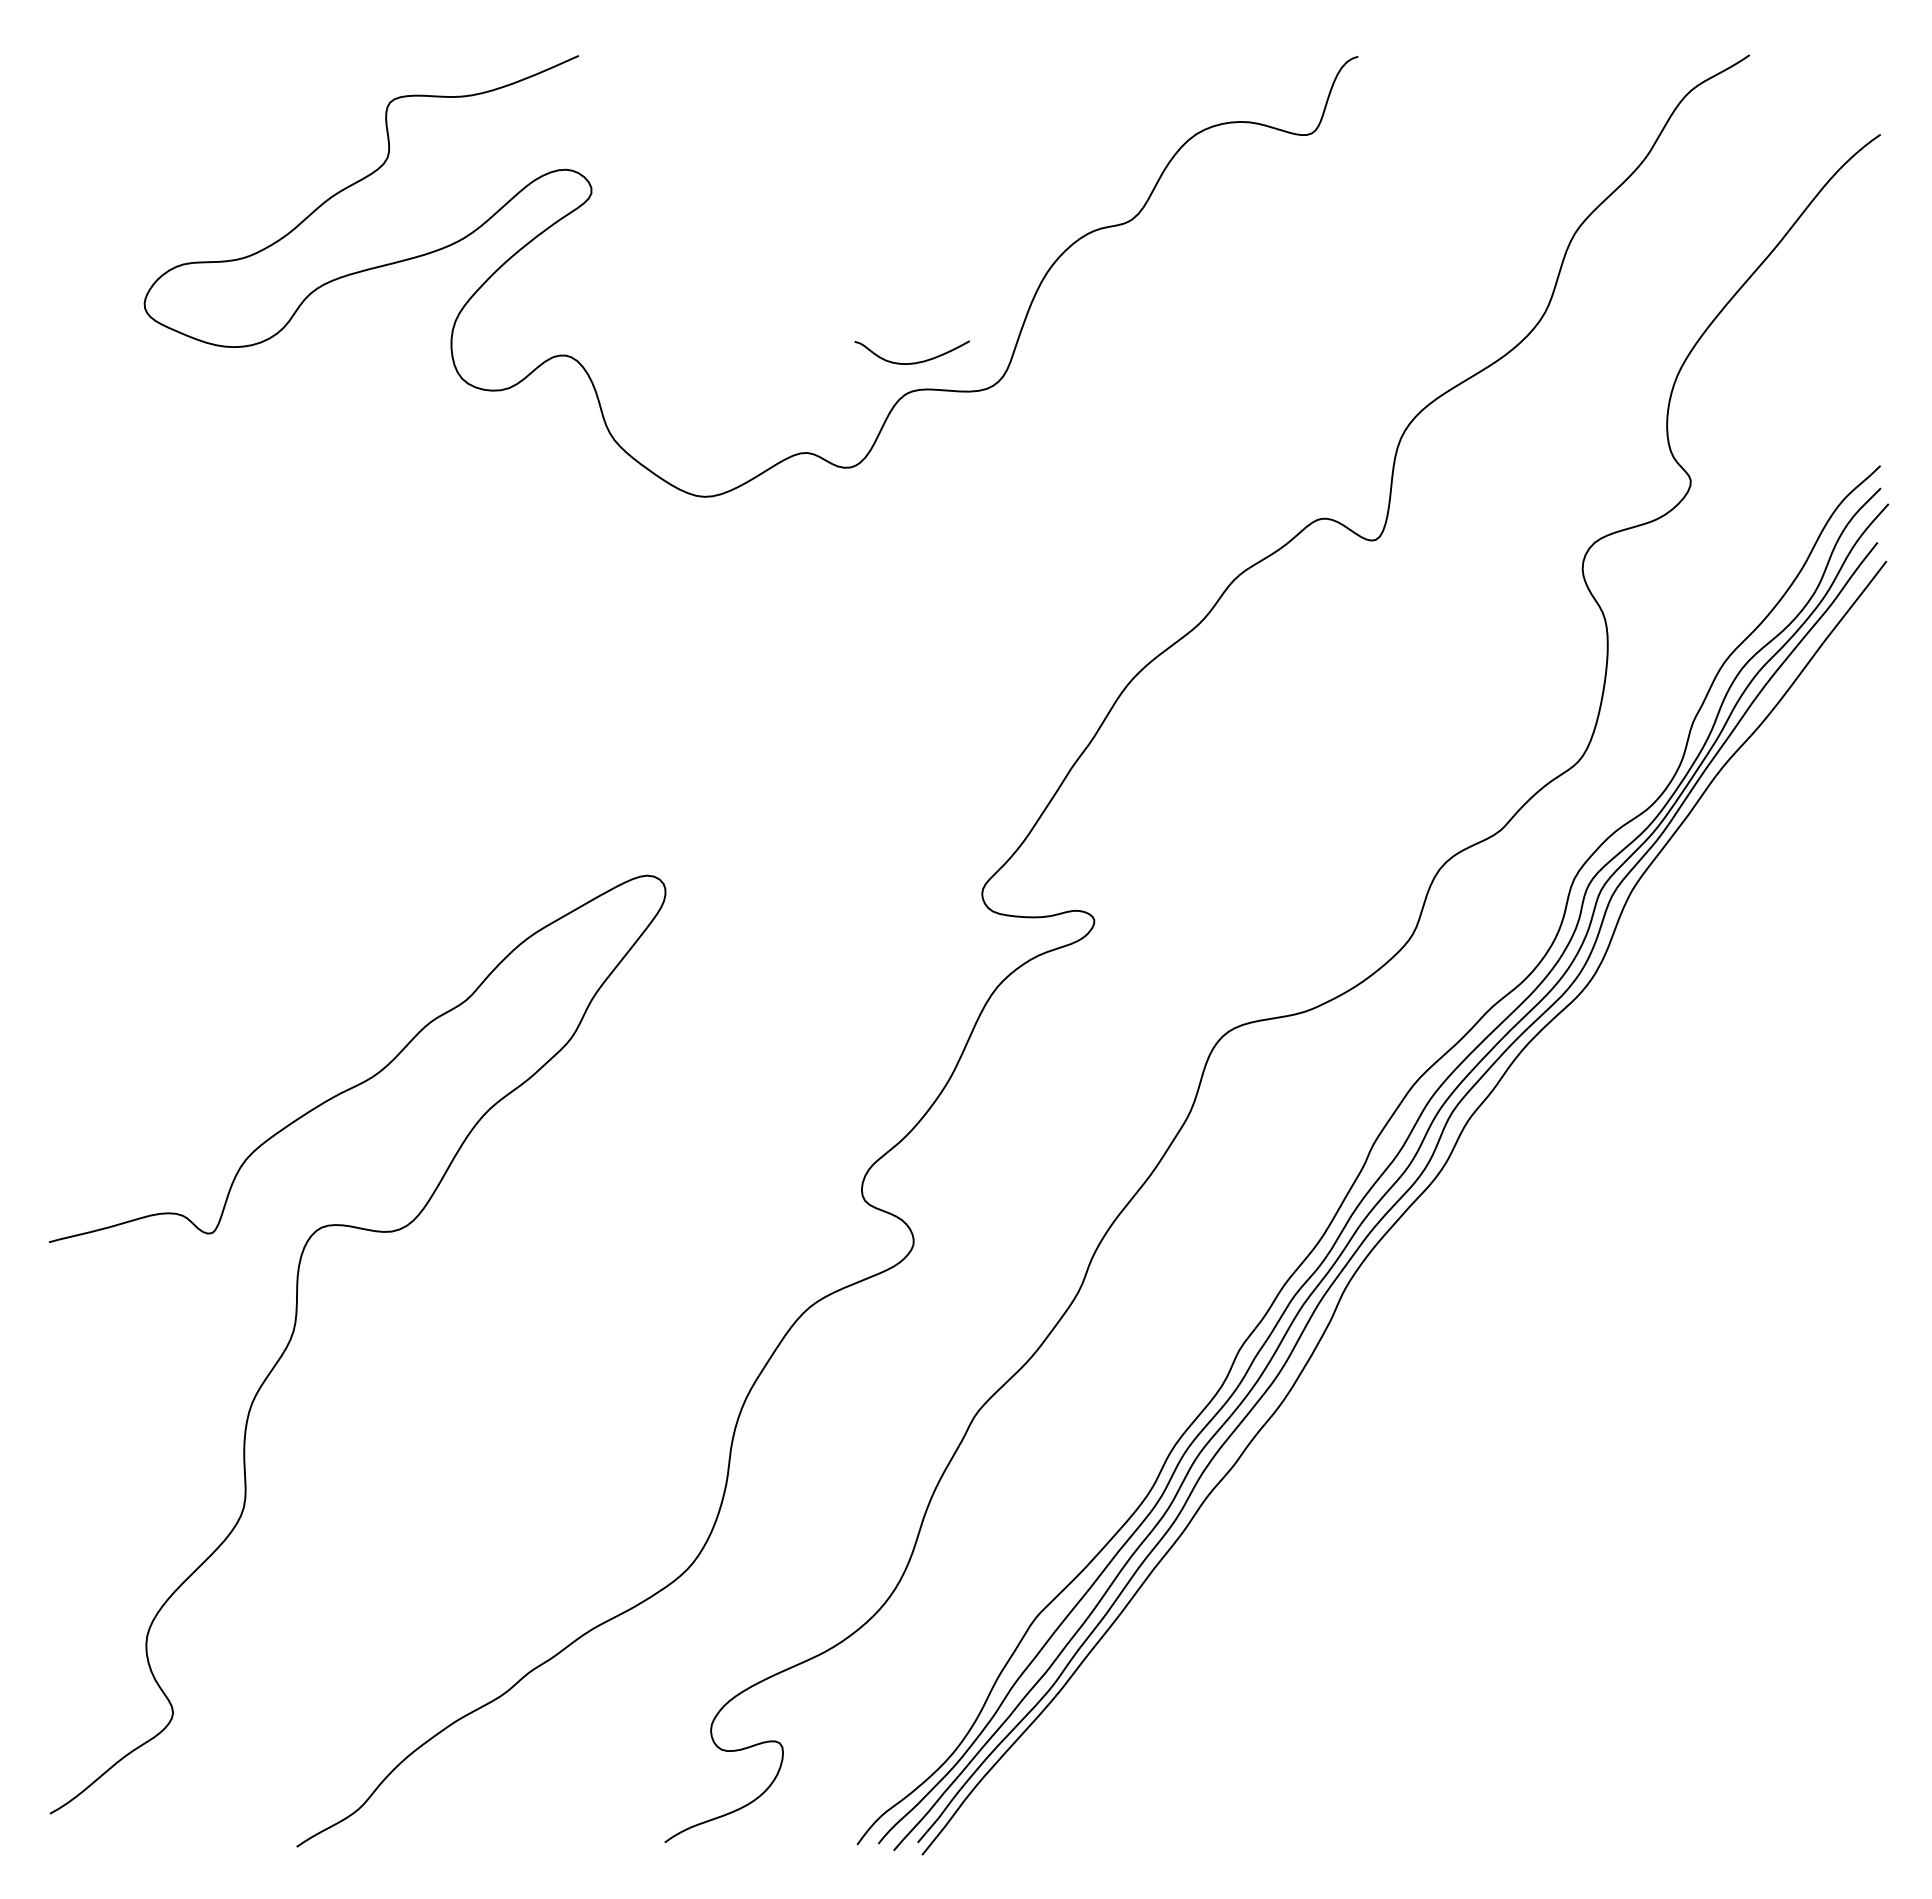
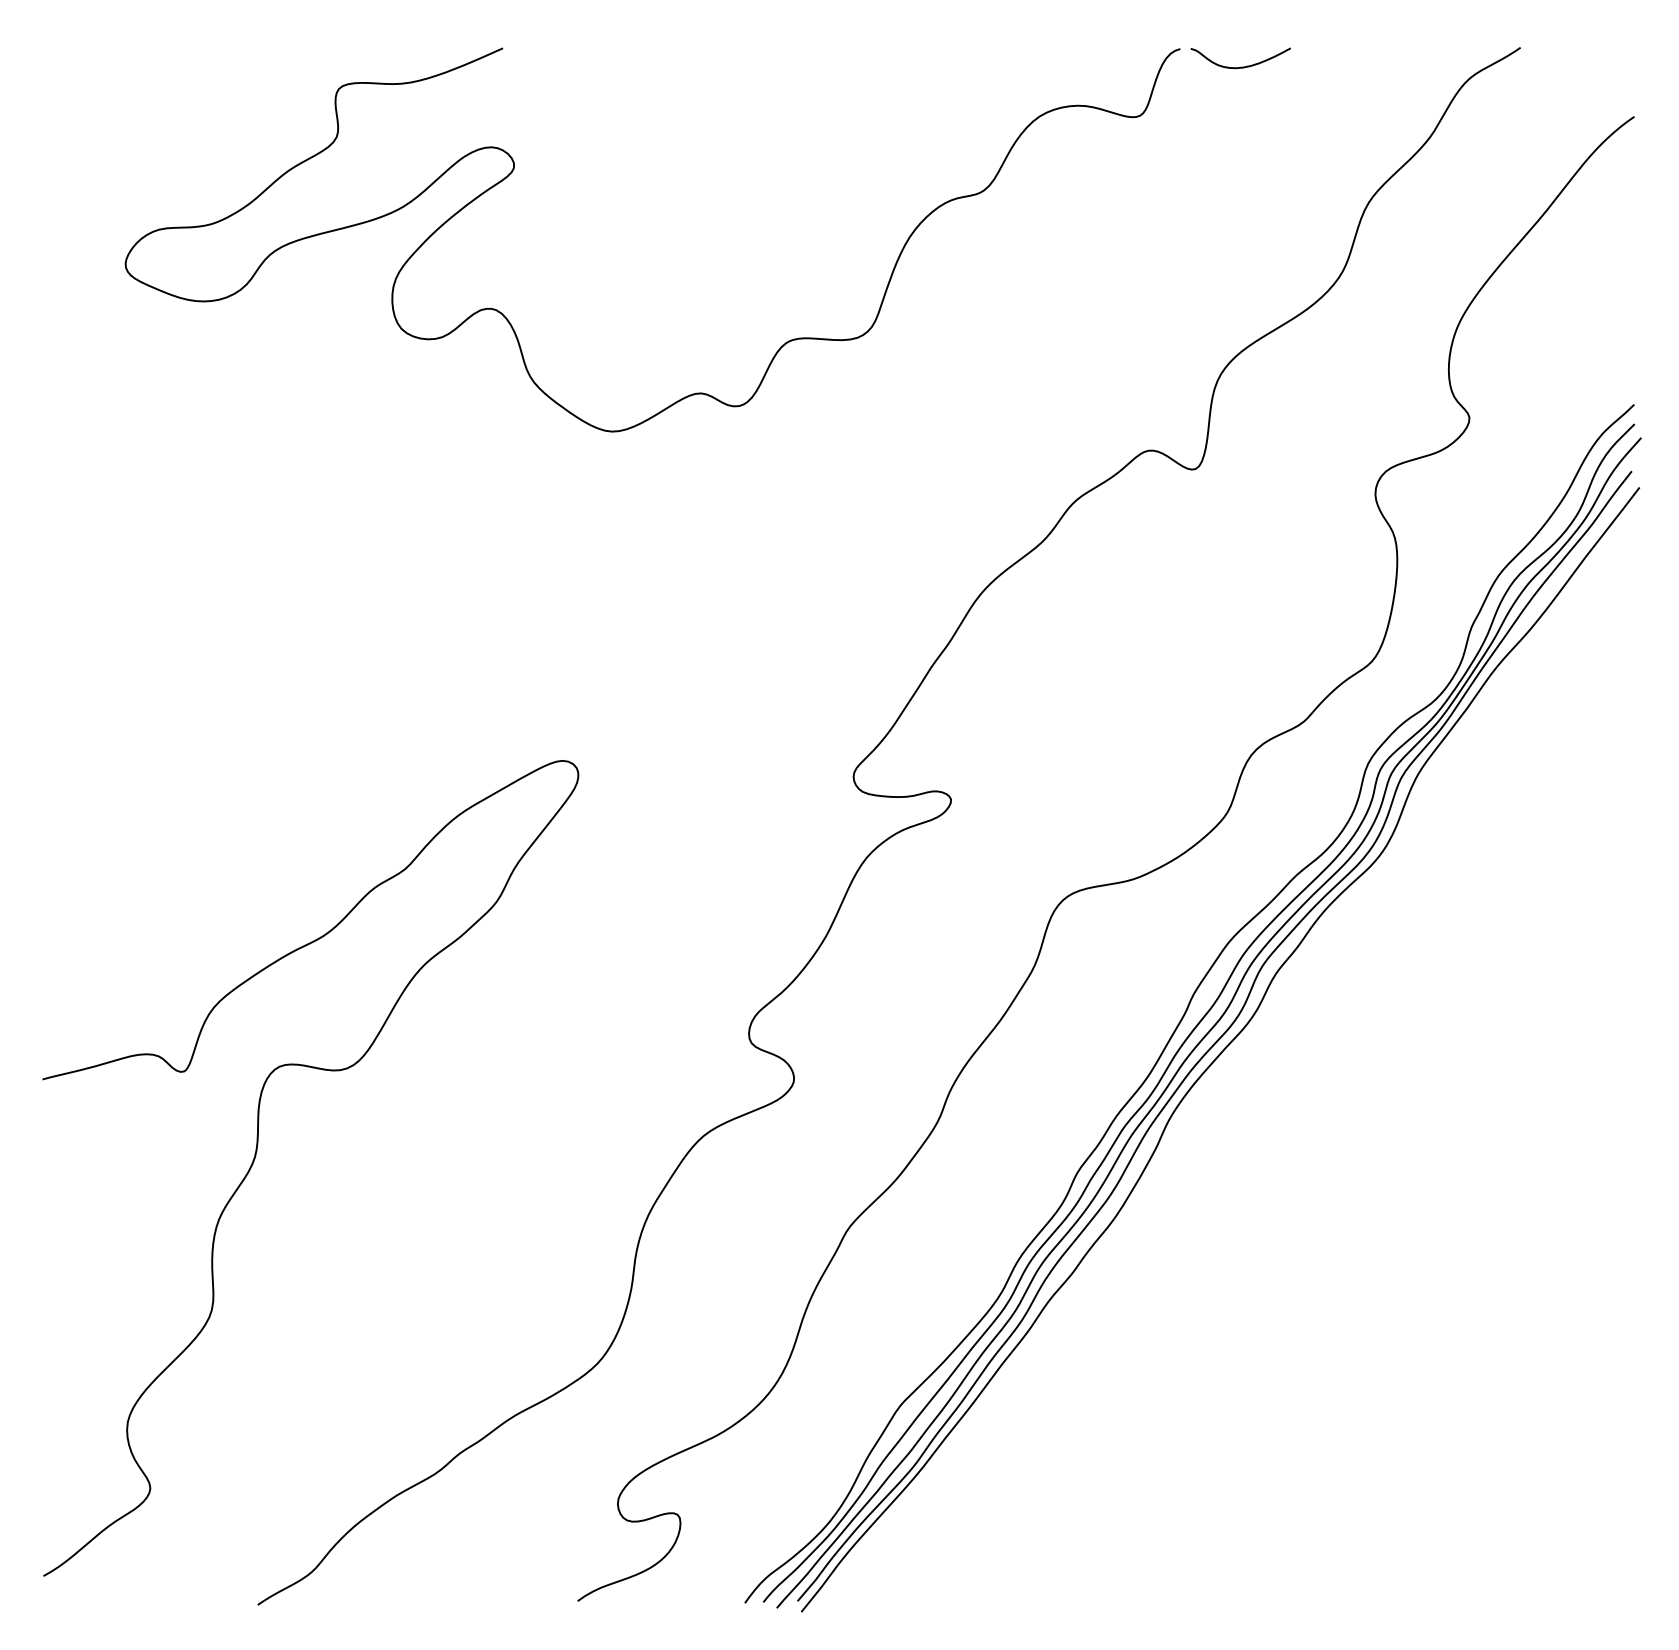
curve: (911, 362) -> (1240, 66), moved

